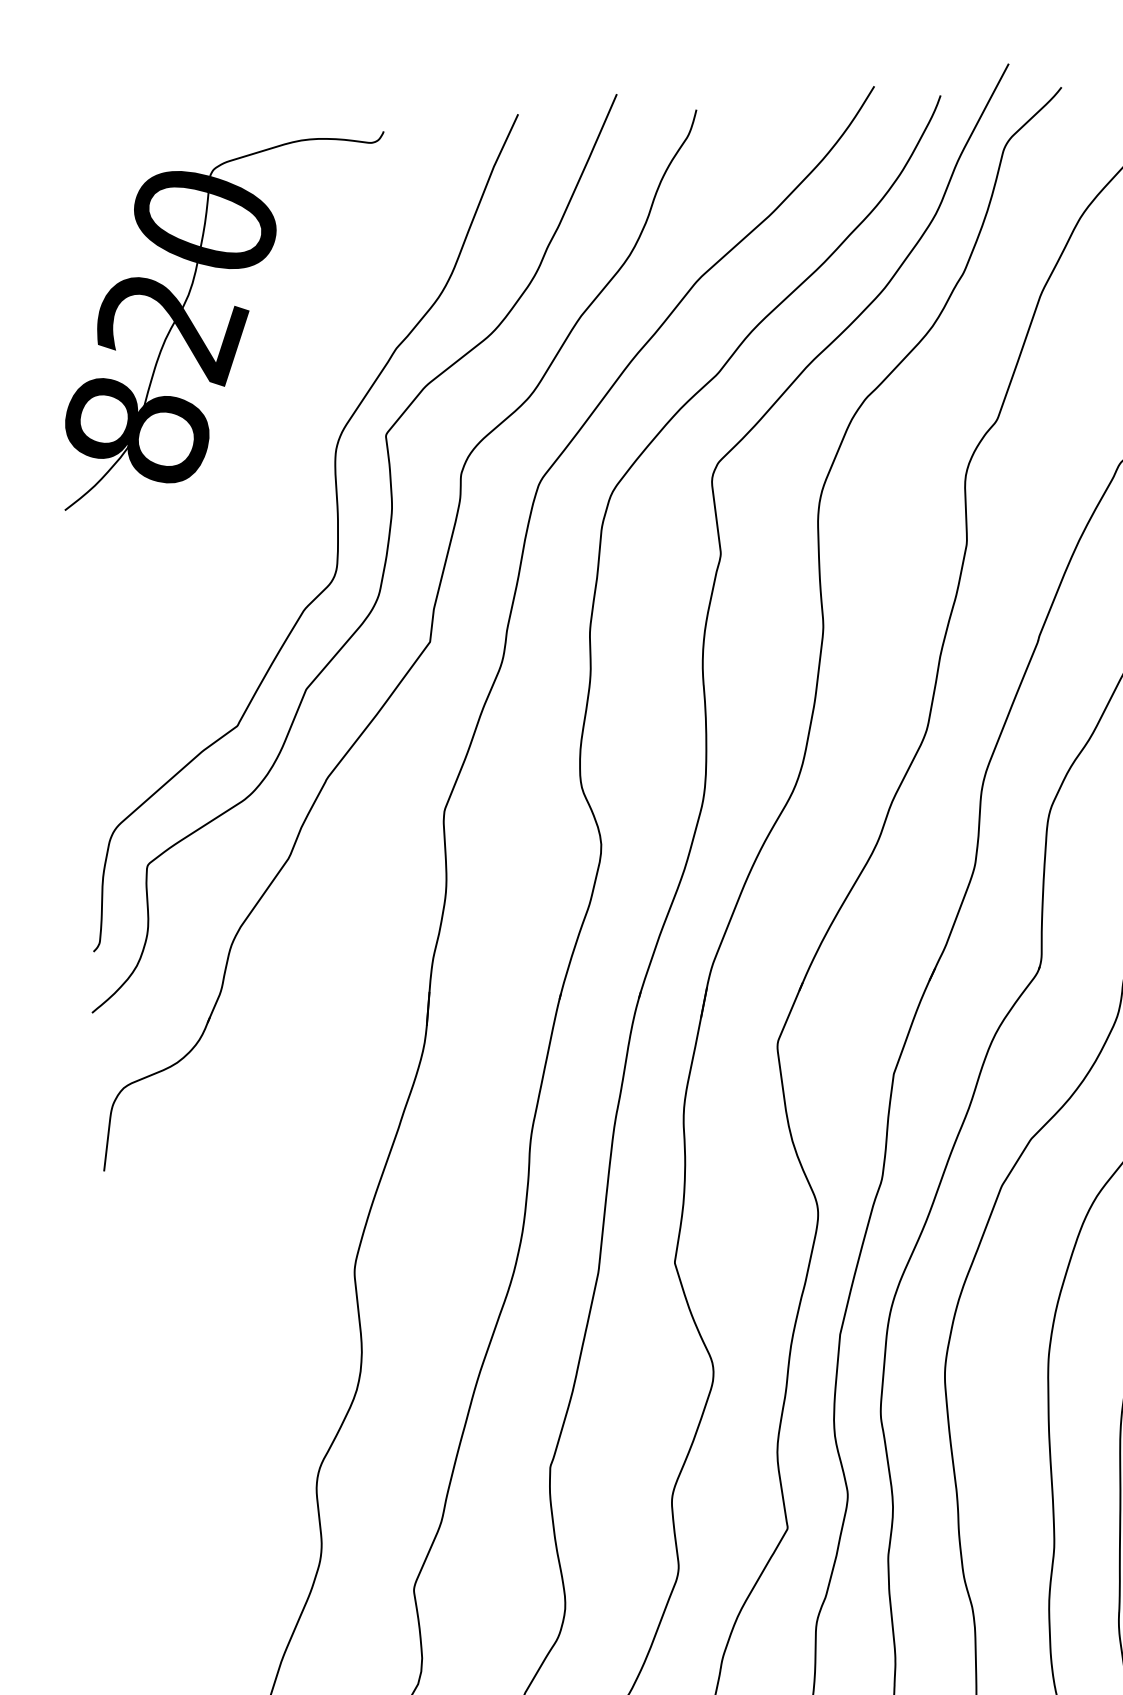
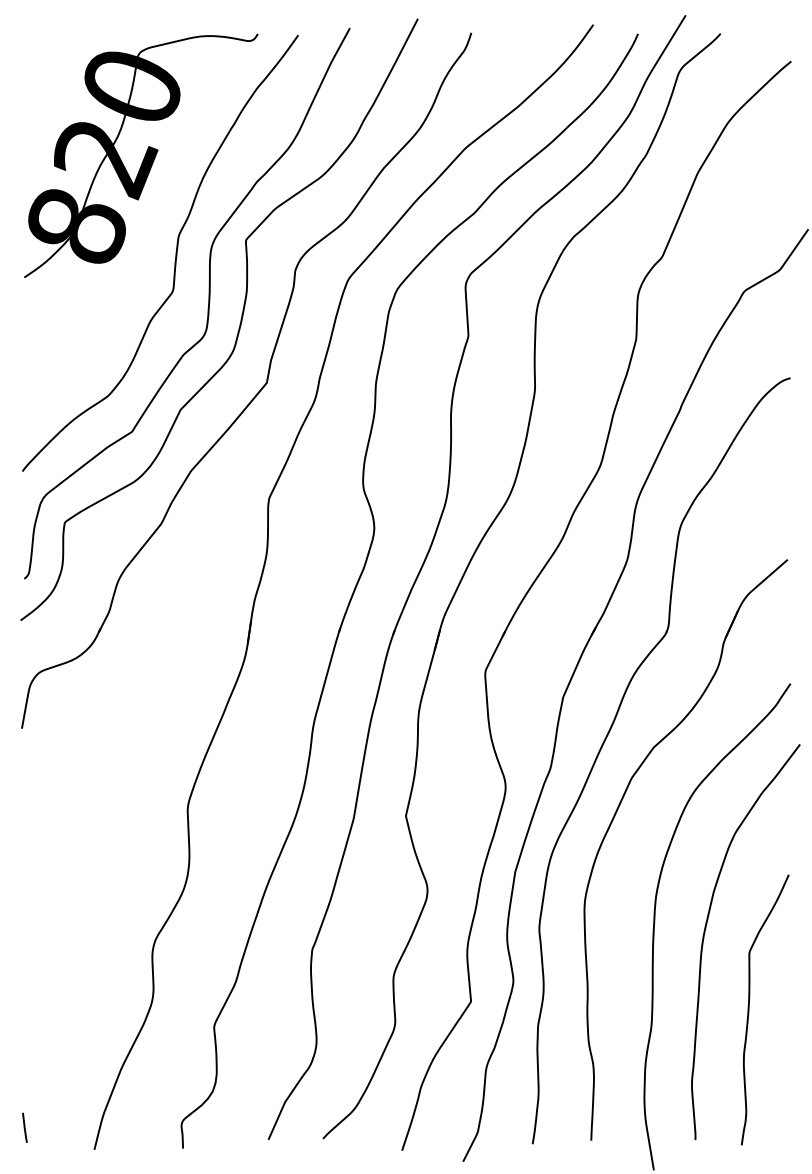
curve: (283, 459) -> (175, 252), added

